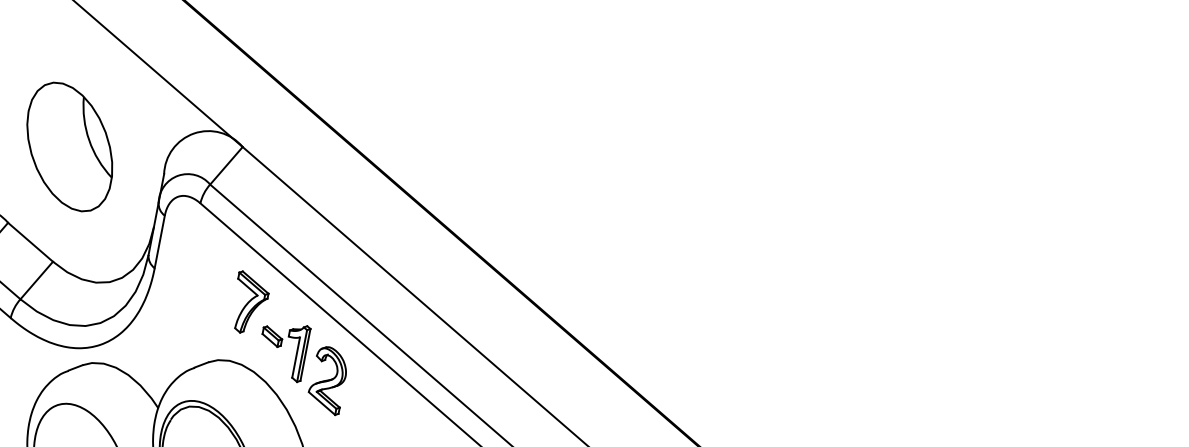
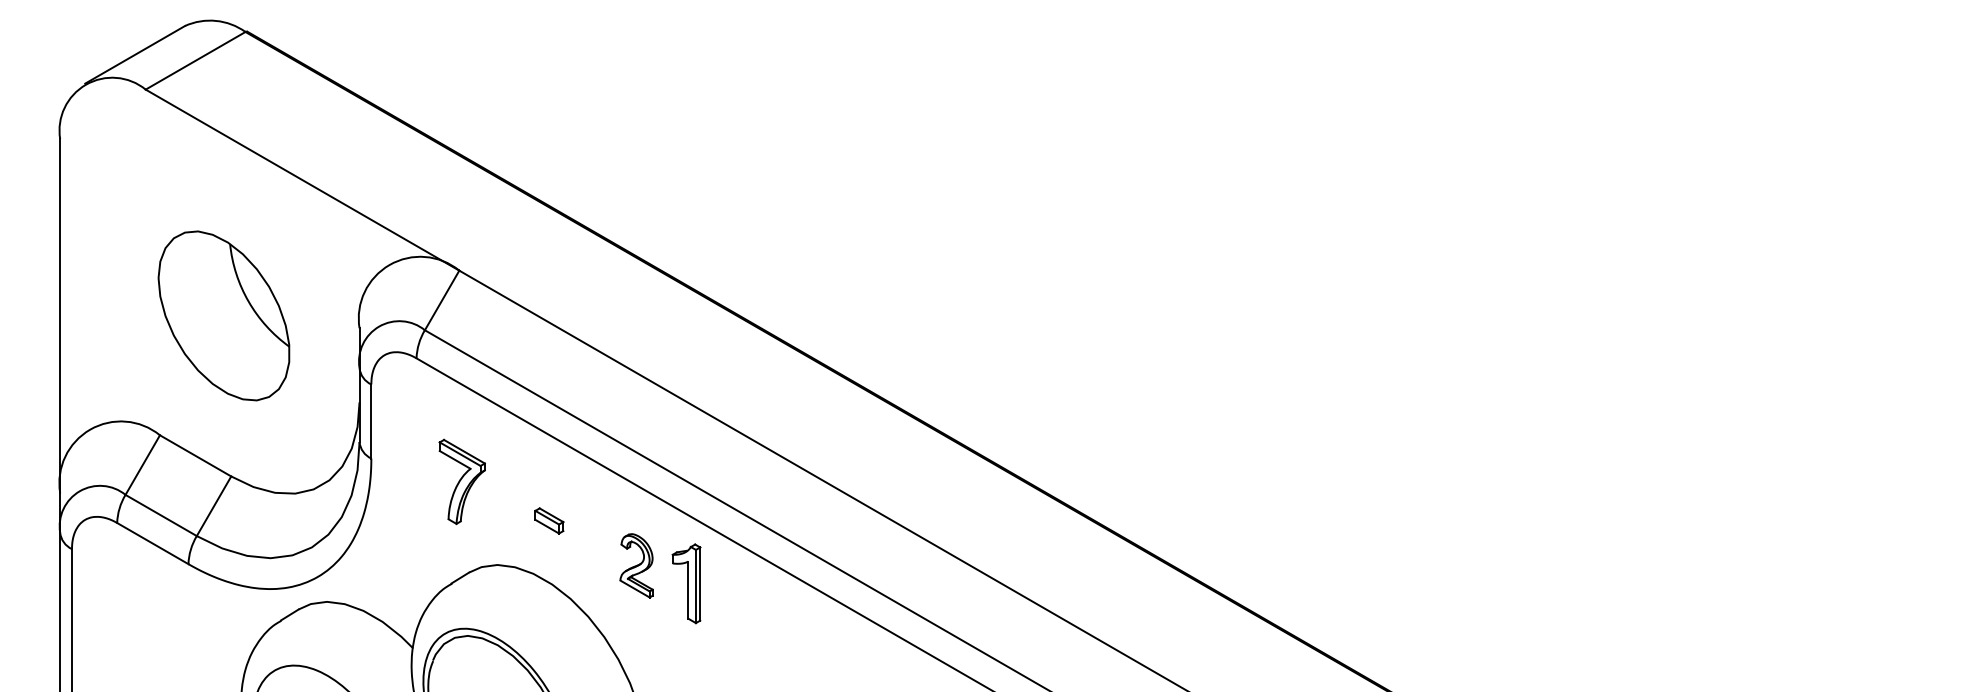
part: (249, 303) -> (461, 481), moved
part: (295, 352) -> (686, 583), moved
part: (328, 380) -> (636, 565), size x0.7

